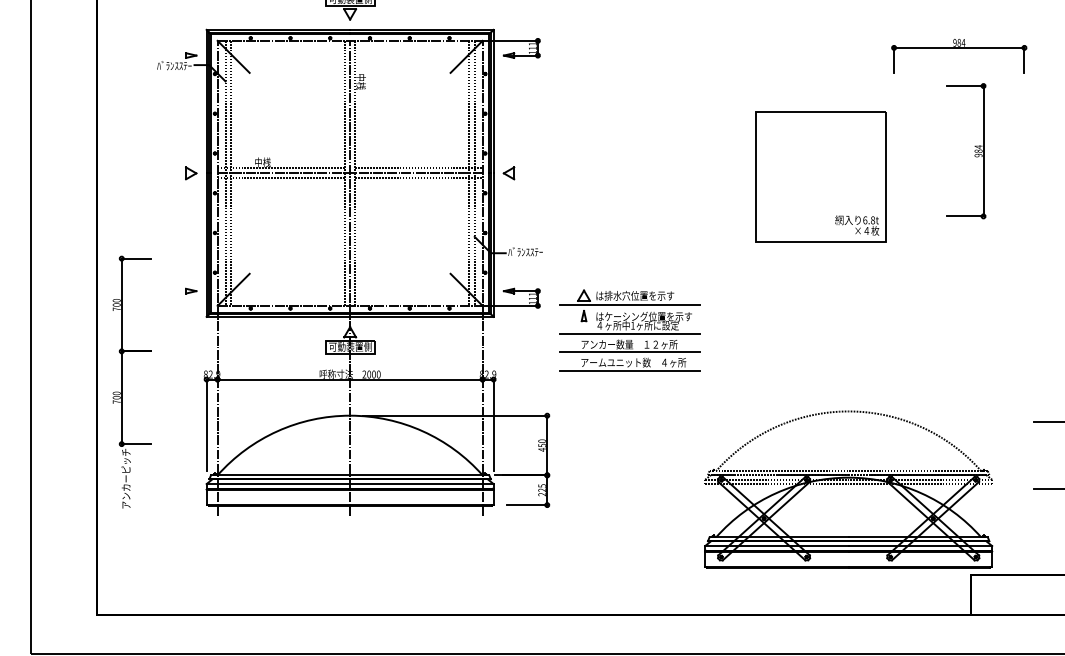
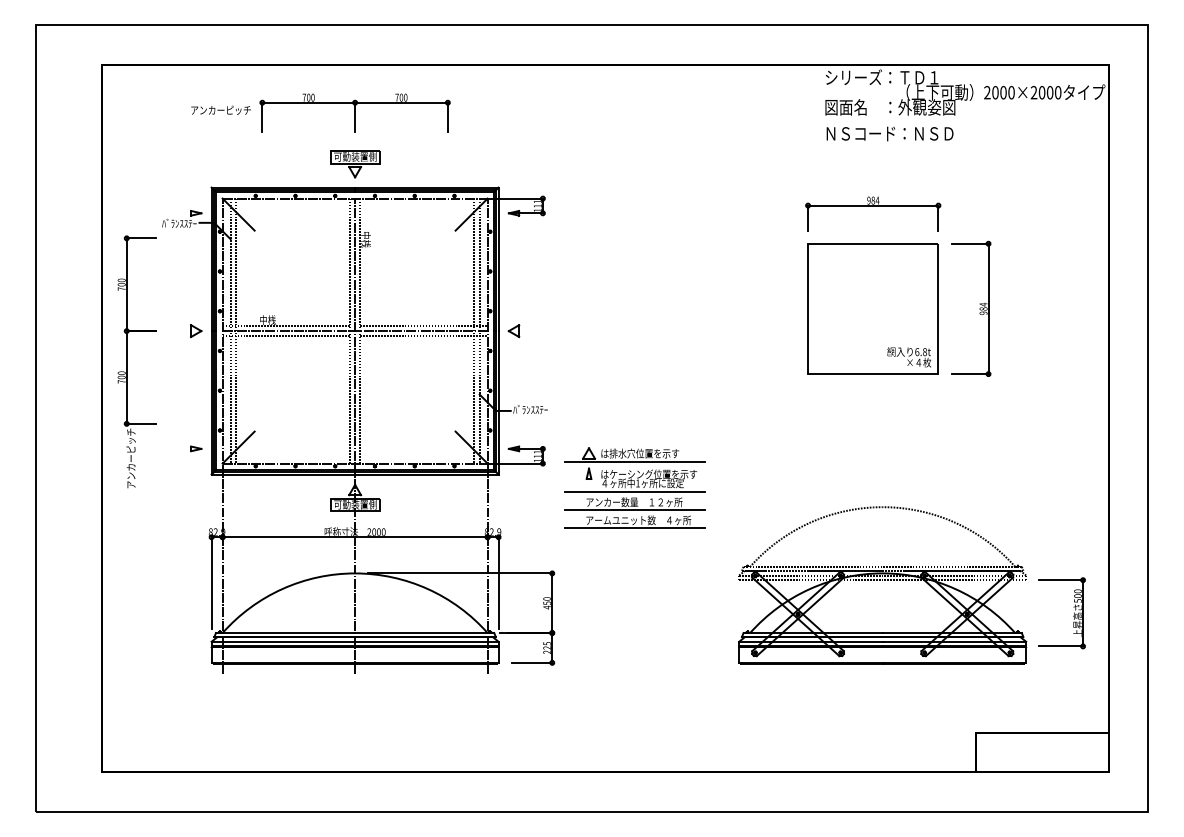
part: (959, 48) -> (873, 206), moved
part: (820, 176) -> (872, 308), moved
part: (122, 381) -> (127, 361), moved
part: (848, 489) -> (882, 585), moved

